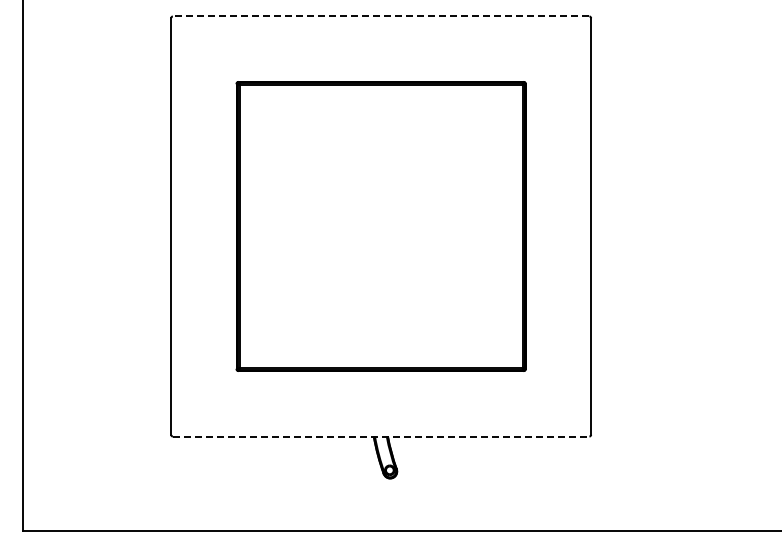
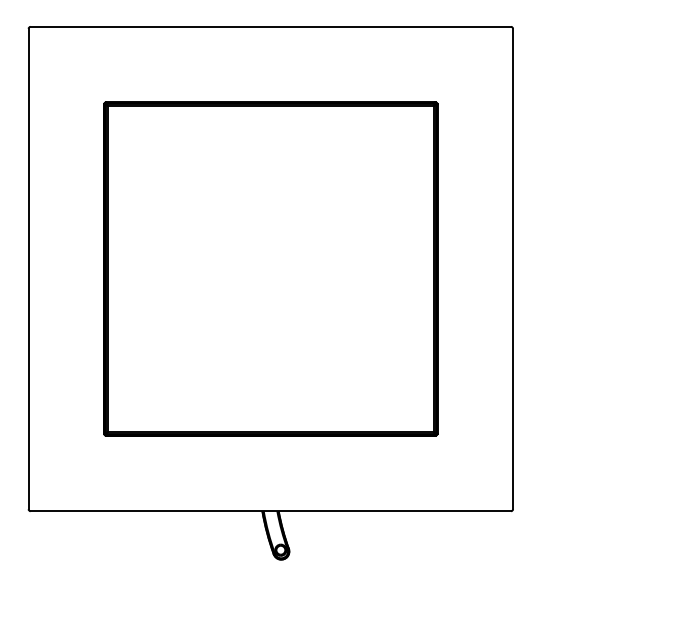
line: (380, 16) -> (270, 26), dashed -> solid
line: (381, 436) -> (271, 511), dashed -> solid

